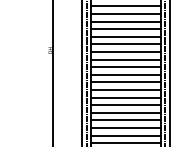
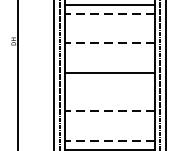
line: (125, 29) -> (109, 14), solid -> dashed
line: (125, 36) -> (109, 23), removed
line: (125, 44) -> (109, 33), removed
line: (125, 52) -> (109, 44), solid -> dashed
line: (125, 59) -> (109, 52), removed
line: (125, 67) -> (109, 63), removed
line: (125, 82) -> (109, 82), removed
line: (125, 90) -> (109, 92), removed
line: (125, 97) -> (109, 101), removed
line: (125, 105) -> (109, 111), solid -> dashed
line: (125, 112) -> (109, 120), removed
line: (125, 120) -> (109, 130), removed
line: (125, 128) -> (109, 141), solid -> dashed

